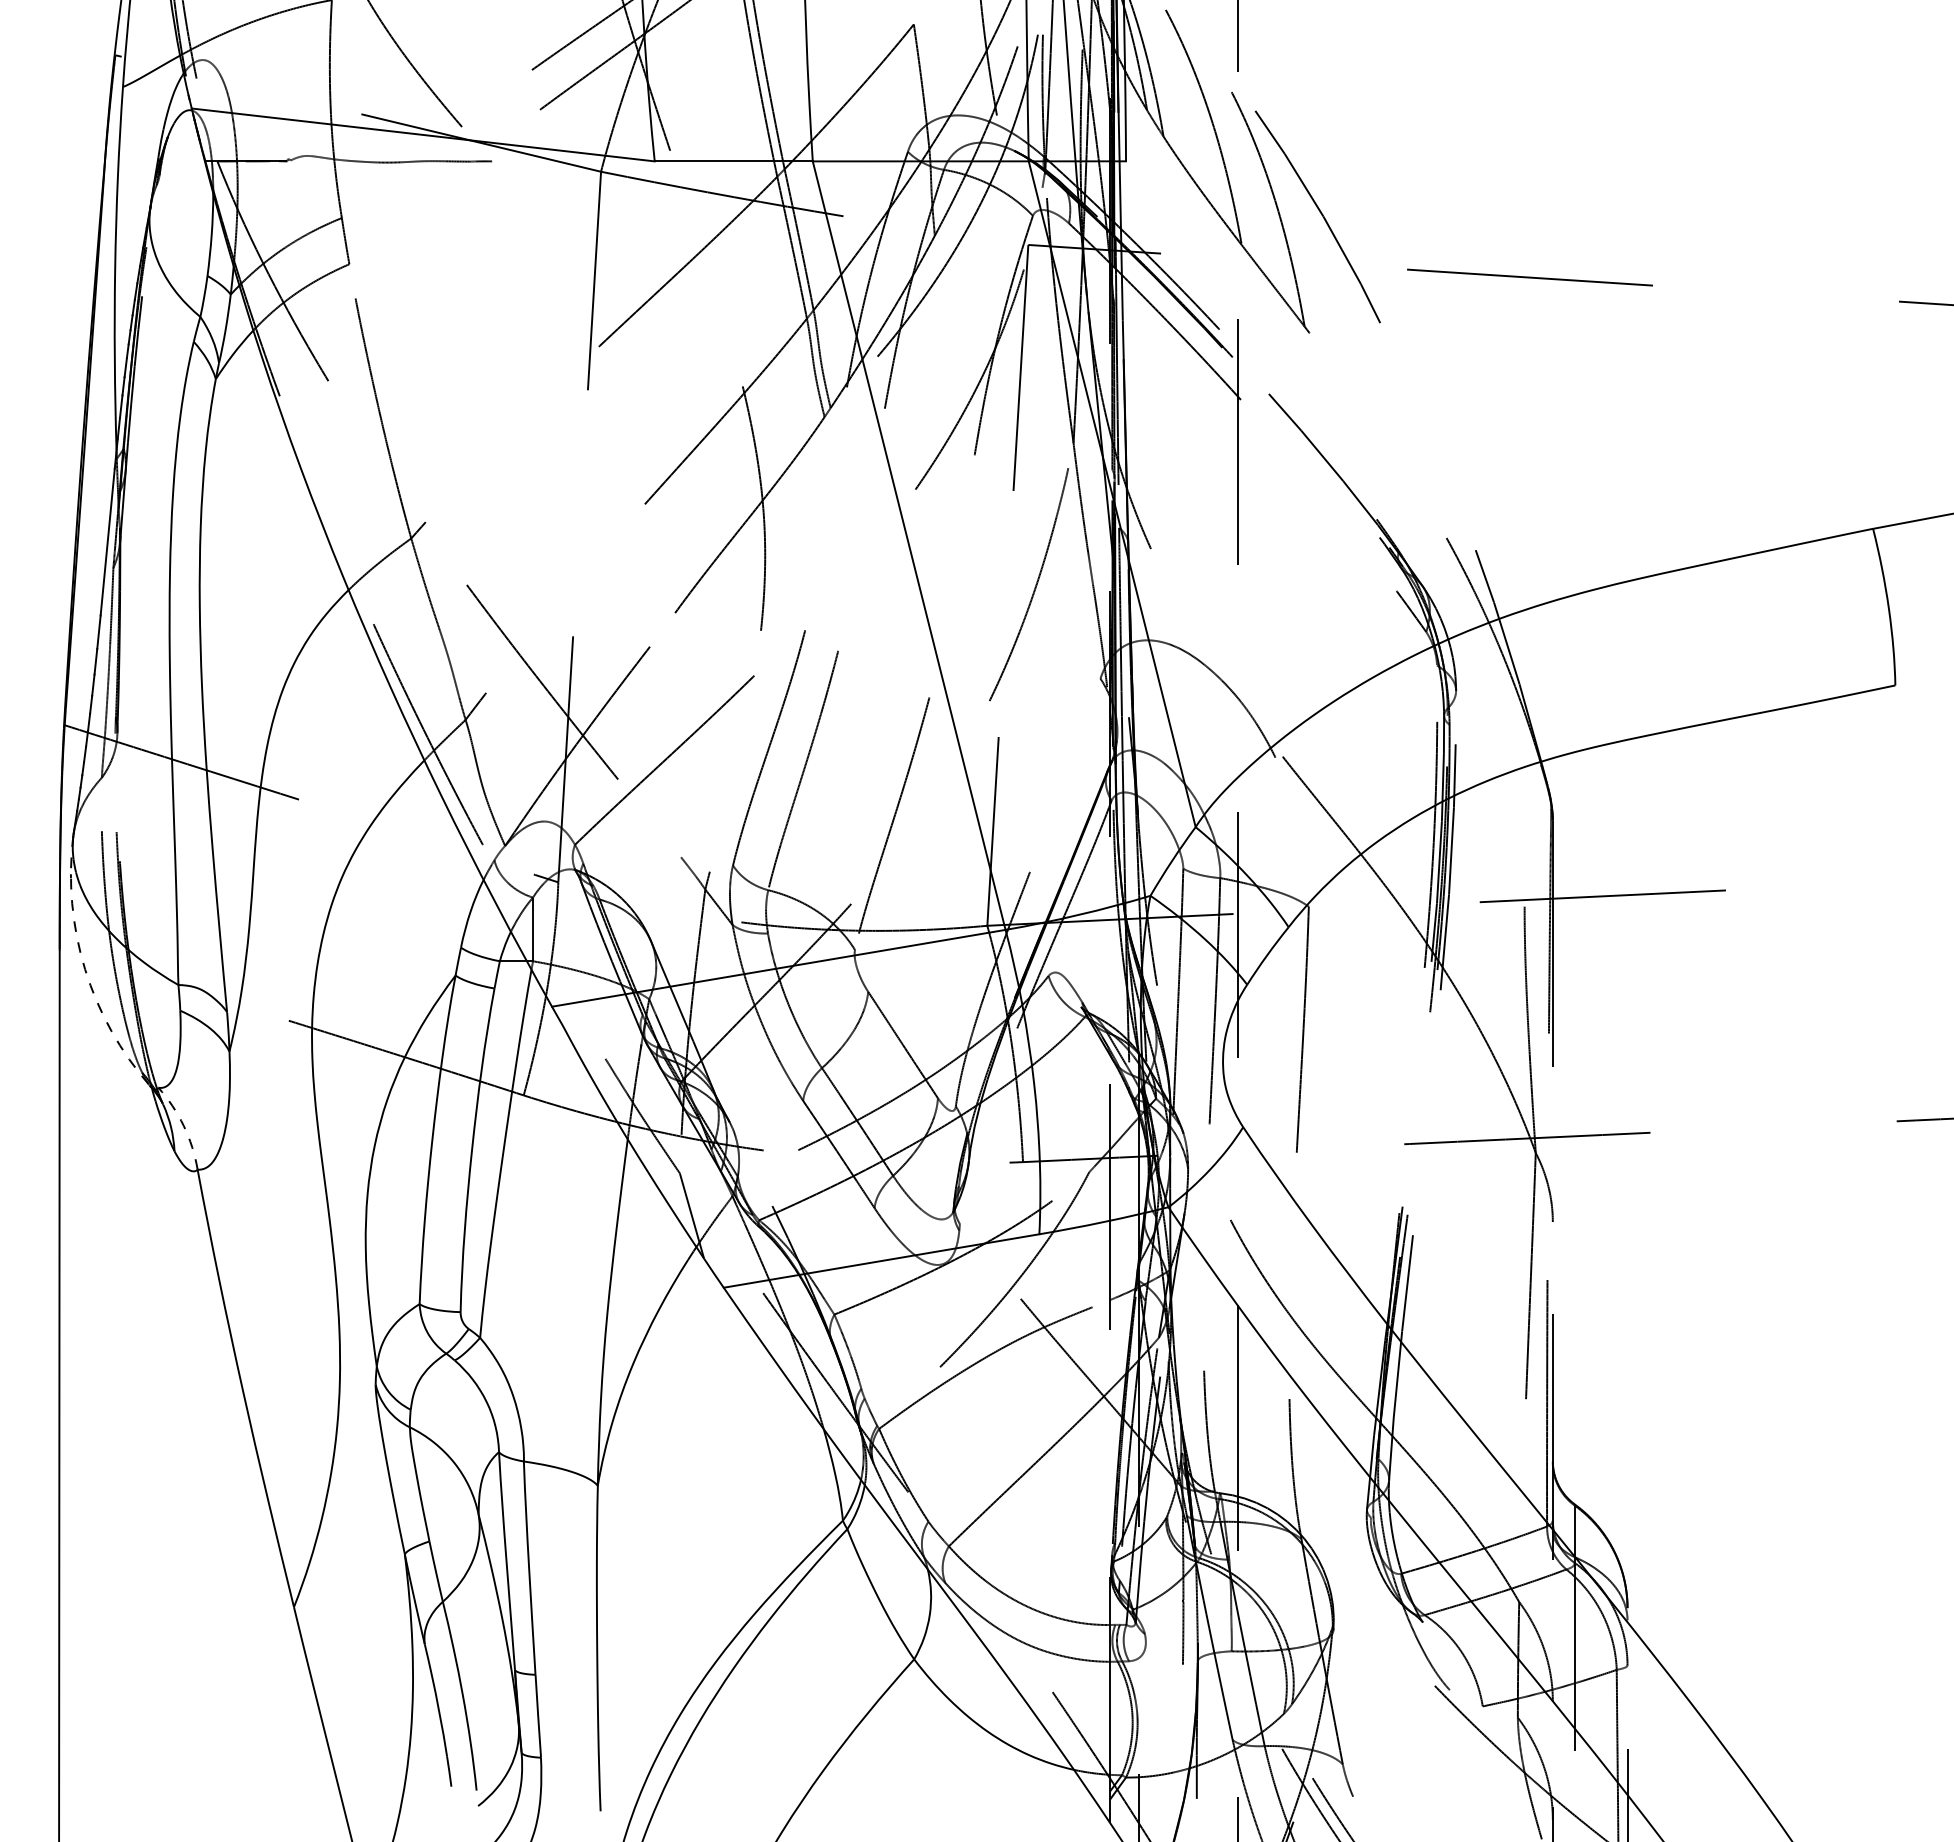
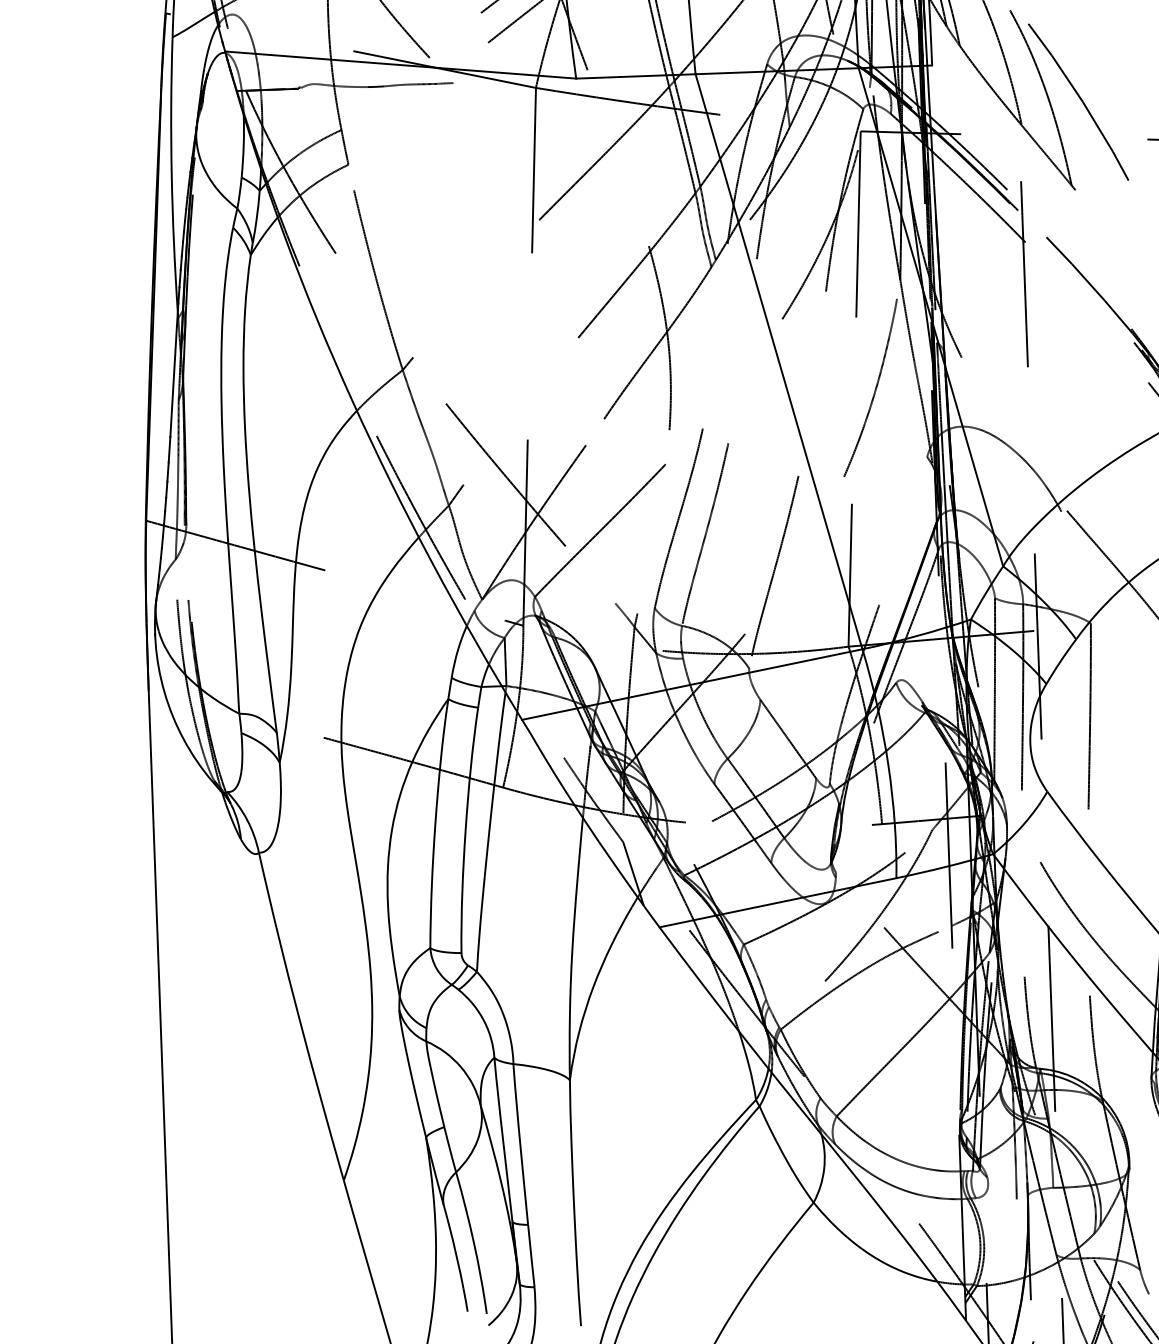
arc: (85, 969) -> (168, 704), dashed -> solid
arc: (183, 1125) -> (247, 819), dashed -> solid

